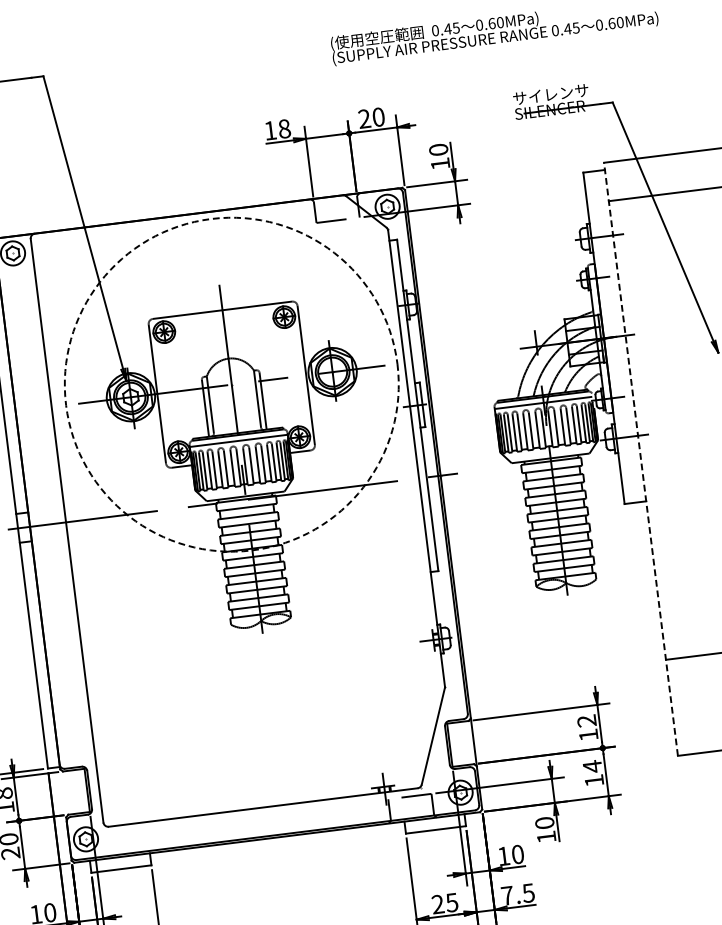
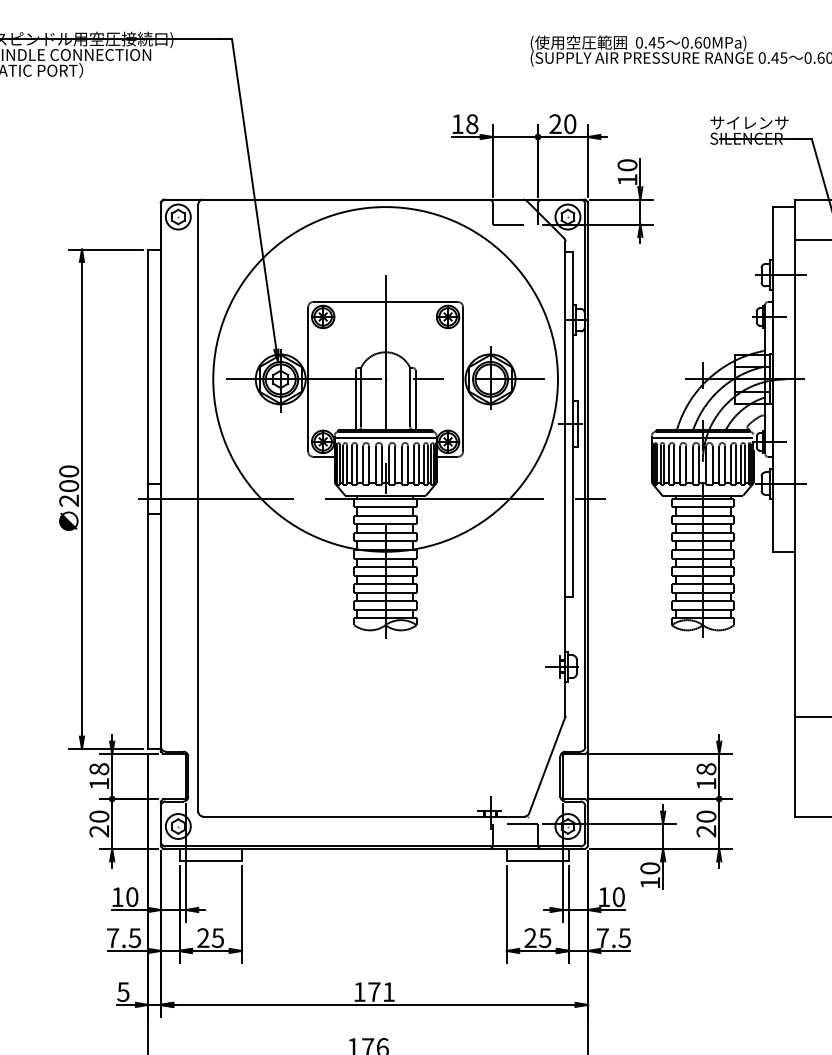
circle: (231, 384) -> (385, 379), dashed -> solid
line: (641, 458) -> (795, 507), dashed -> solid
text: (586, 721) -> (706, 769), 12 -> 18
text: (593, 773) -> (706, 823), 14 -> 20

